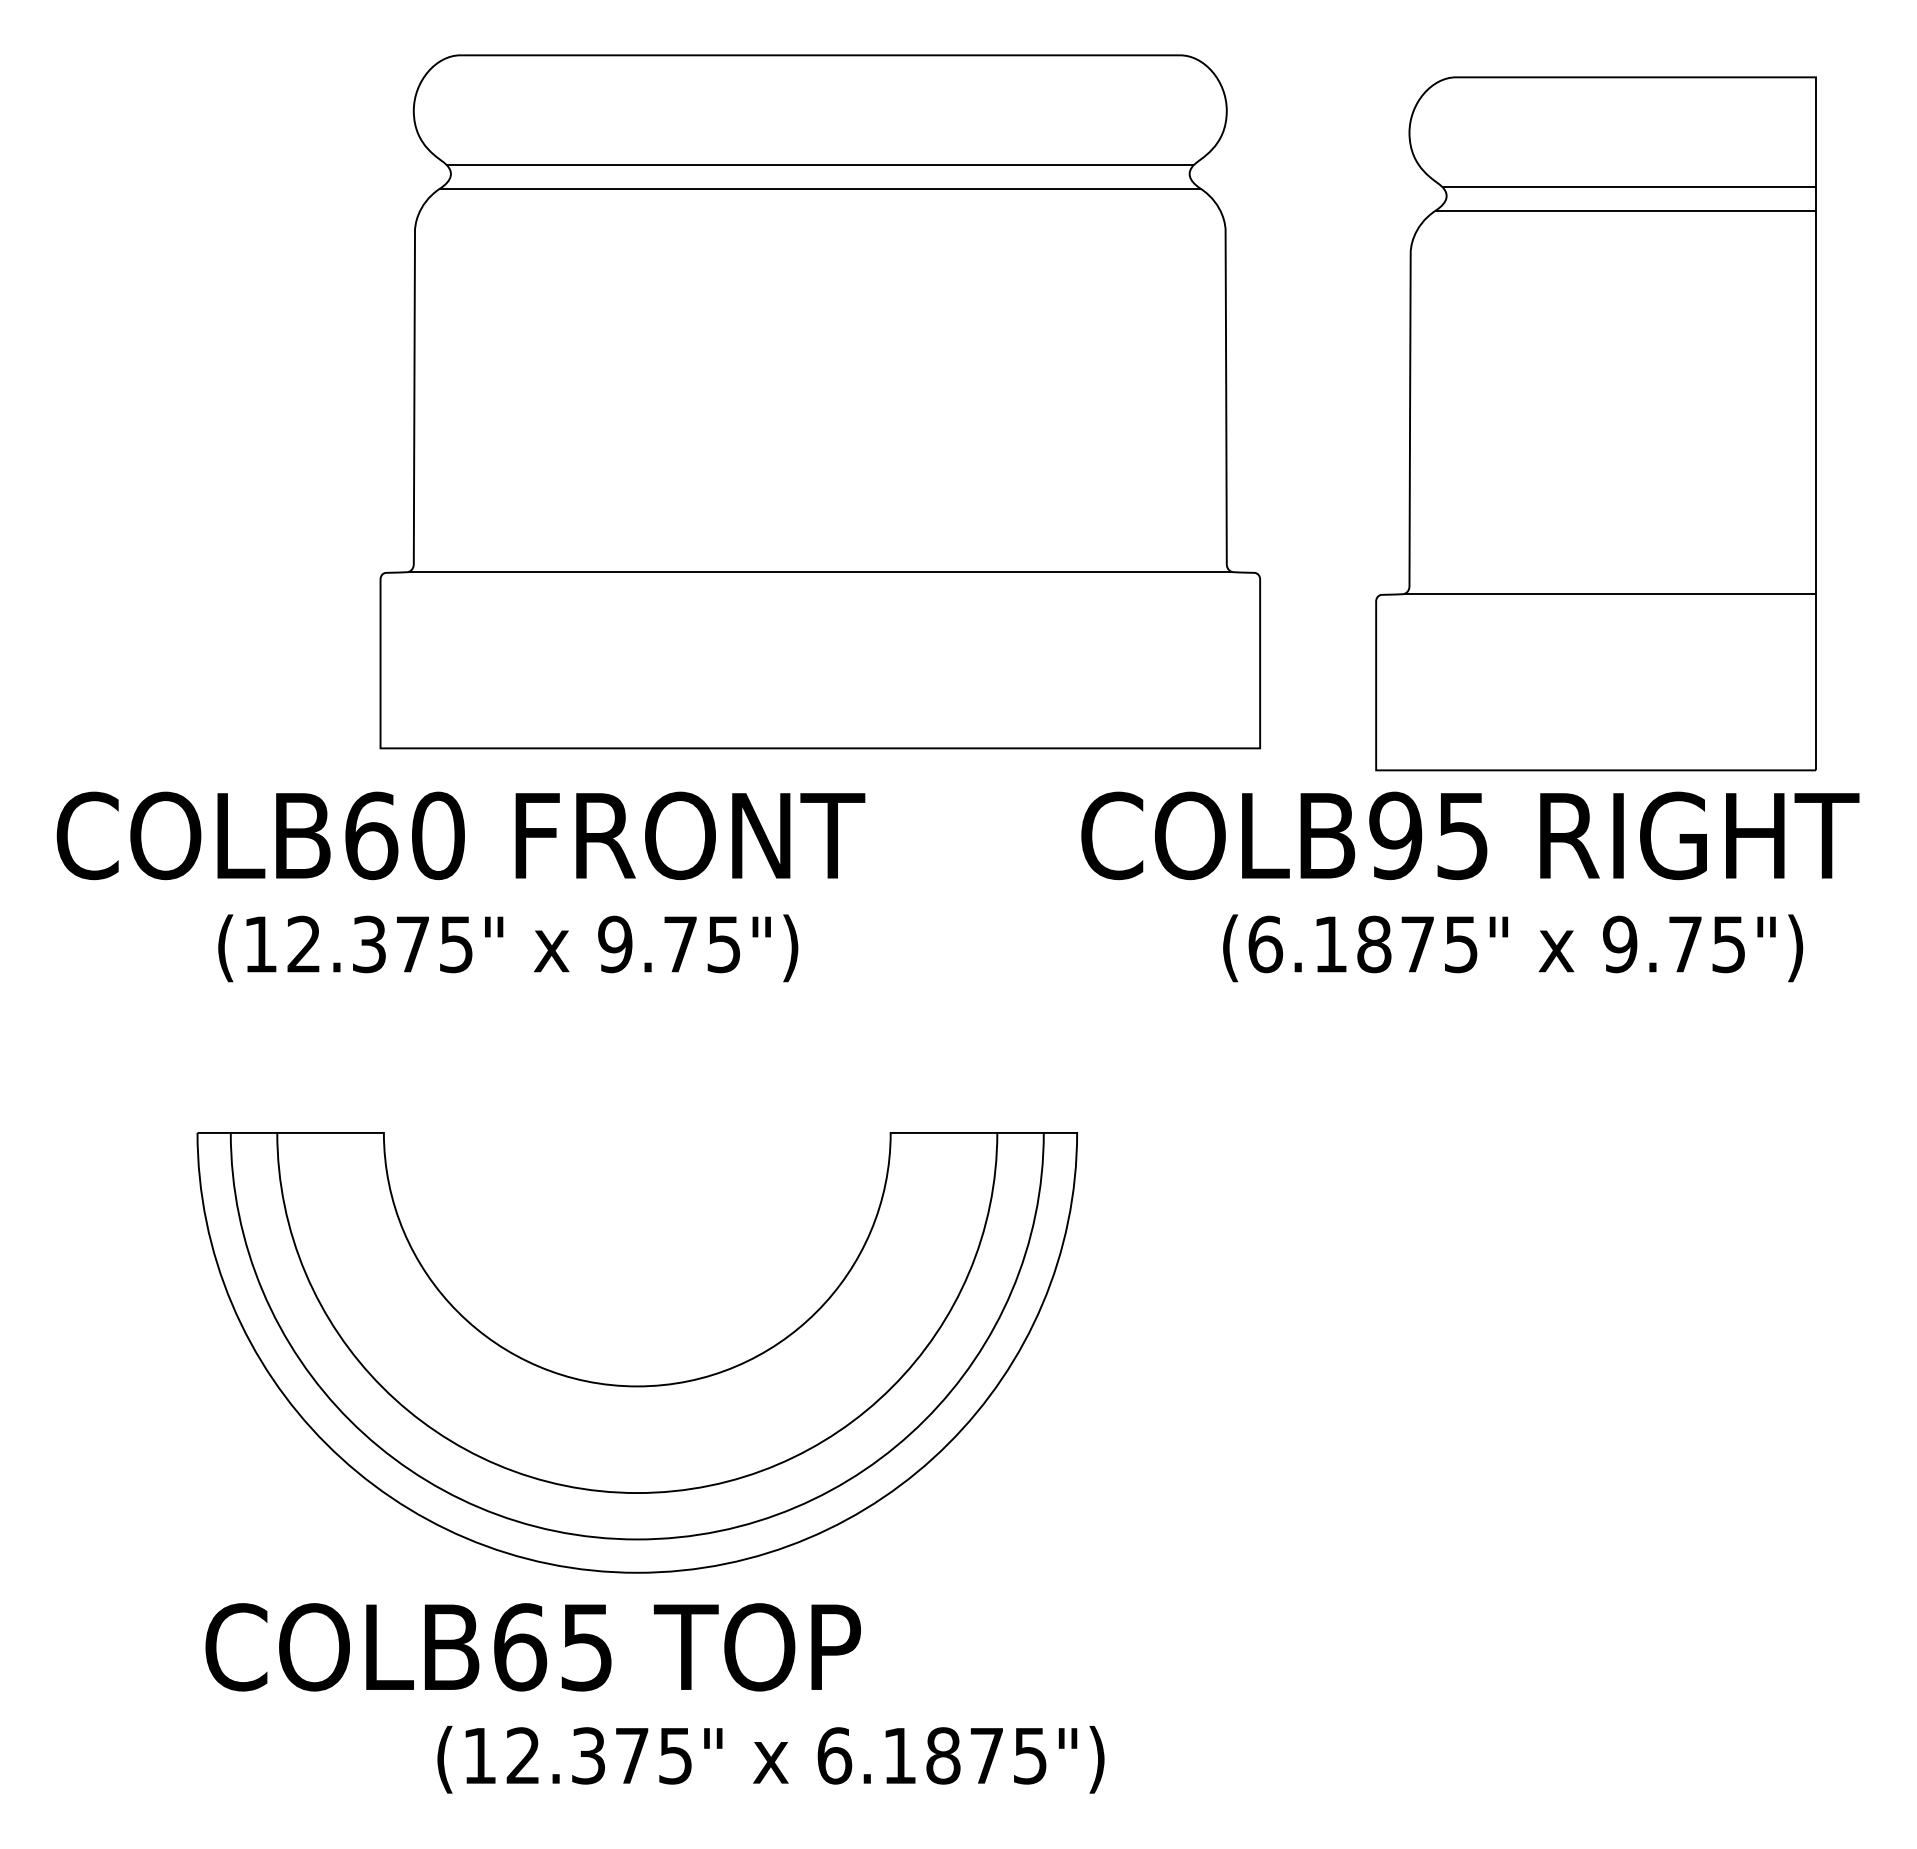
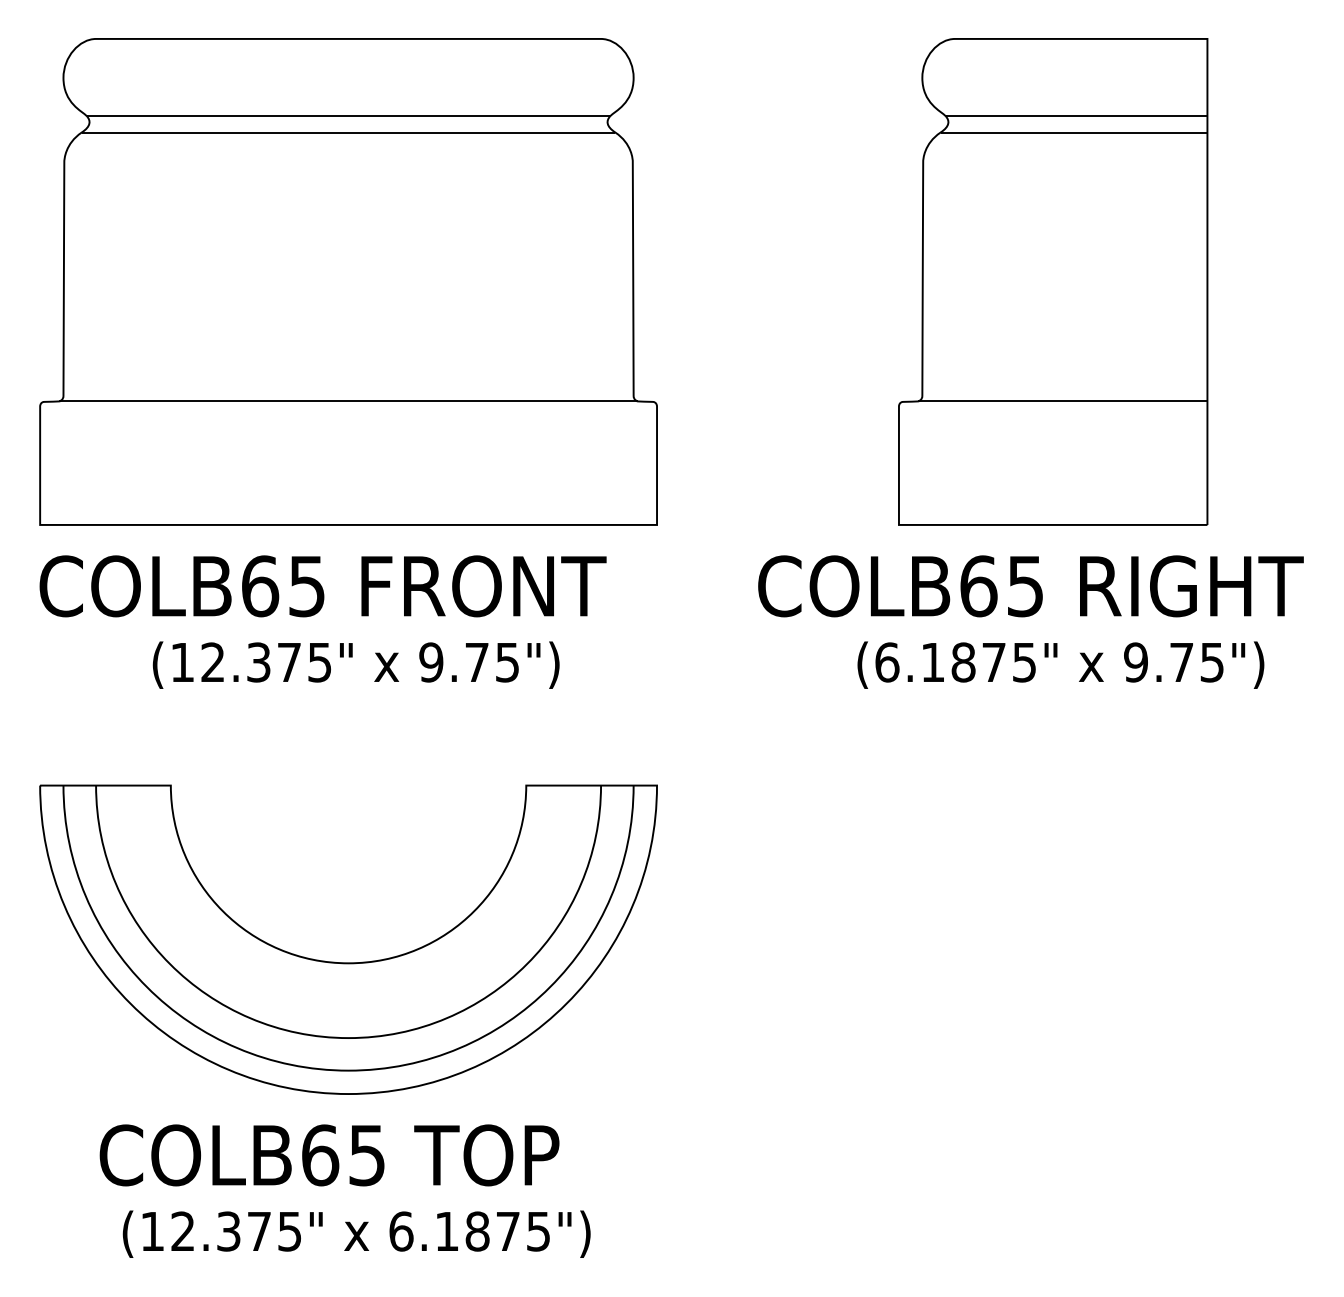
part: (819, 401) -> (347, 281), moved
part: (1595, 423) -> (1052, 281), moved
text: (438, 835) -> (307, 586), COLB60 -> COLB65
text: (1395, 835) -> (978, 586), COLB95 -> COLB65
part: (636, 1385) -> (347, 962), moved
text: (532, 1647) -> (329, 1155), moved
text: (770, 1759) -> (356, 1234), moved

